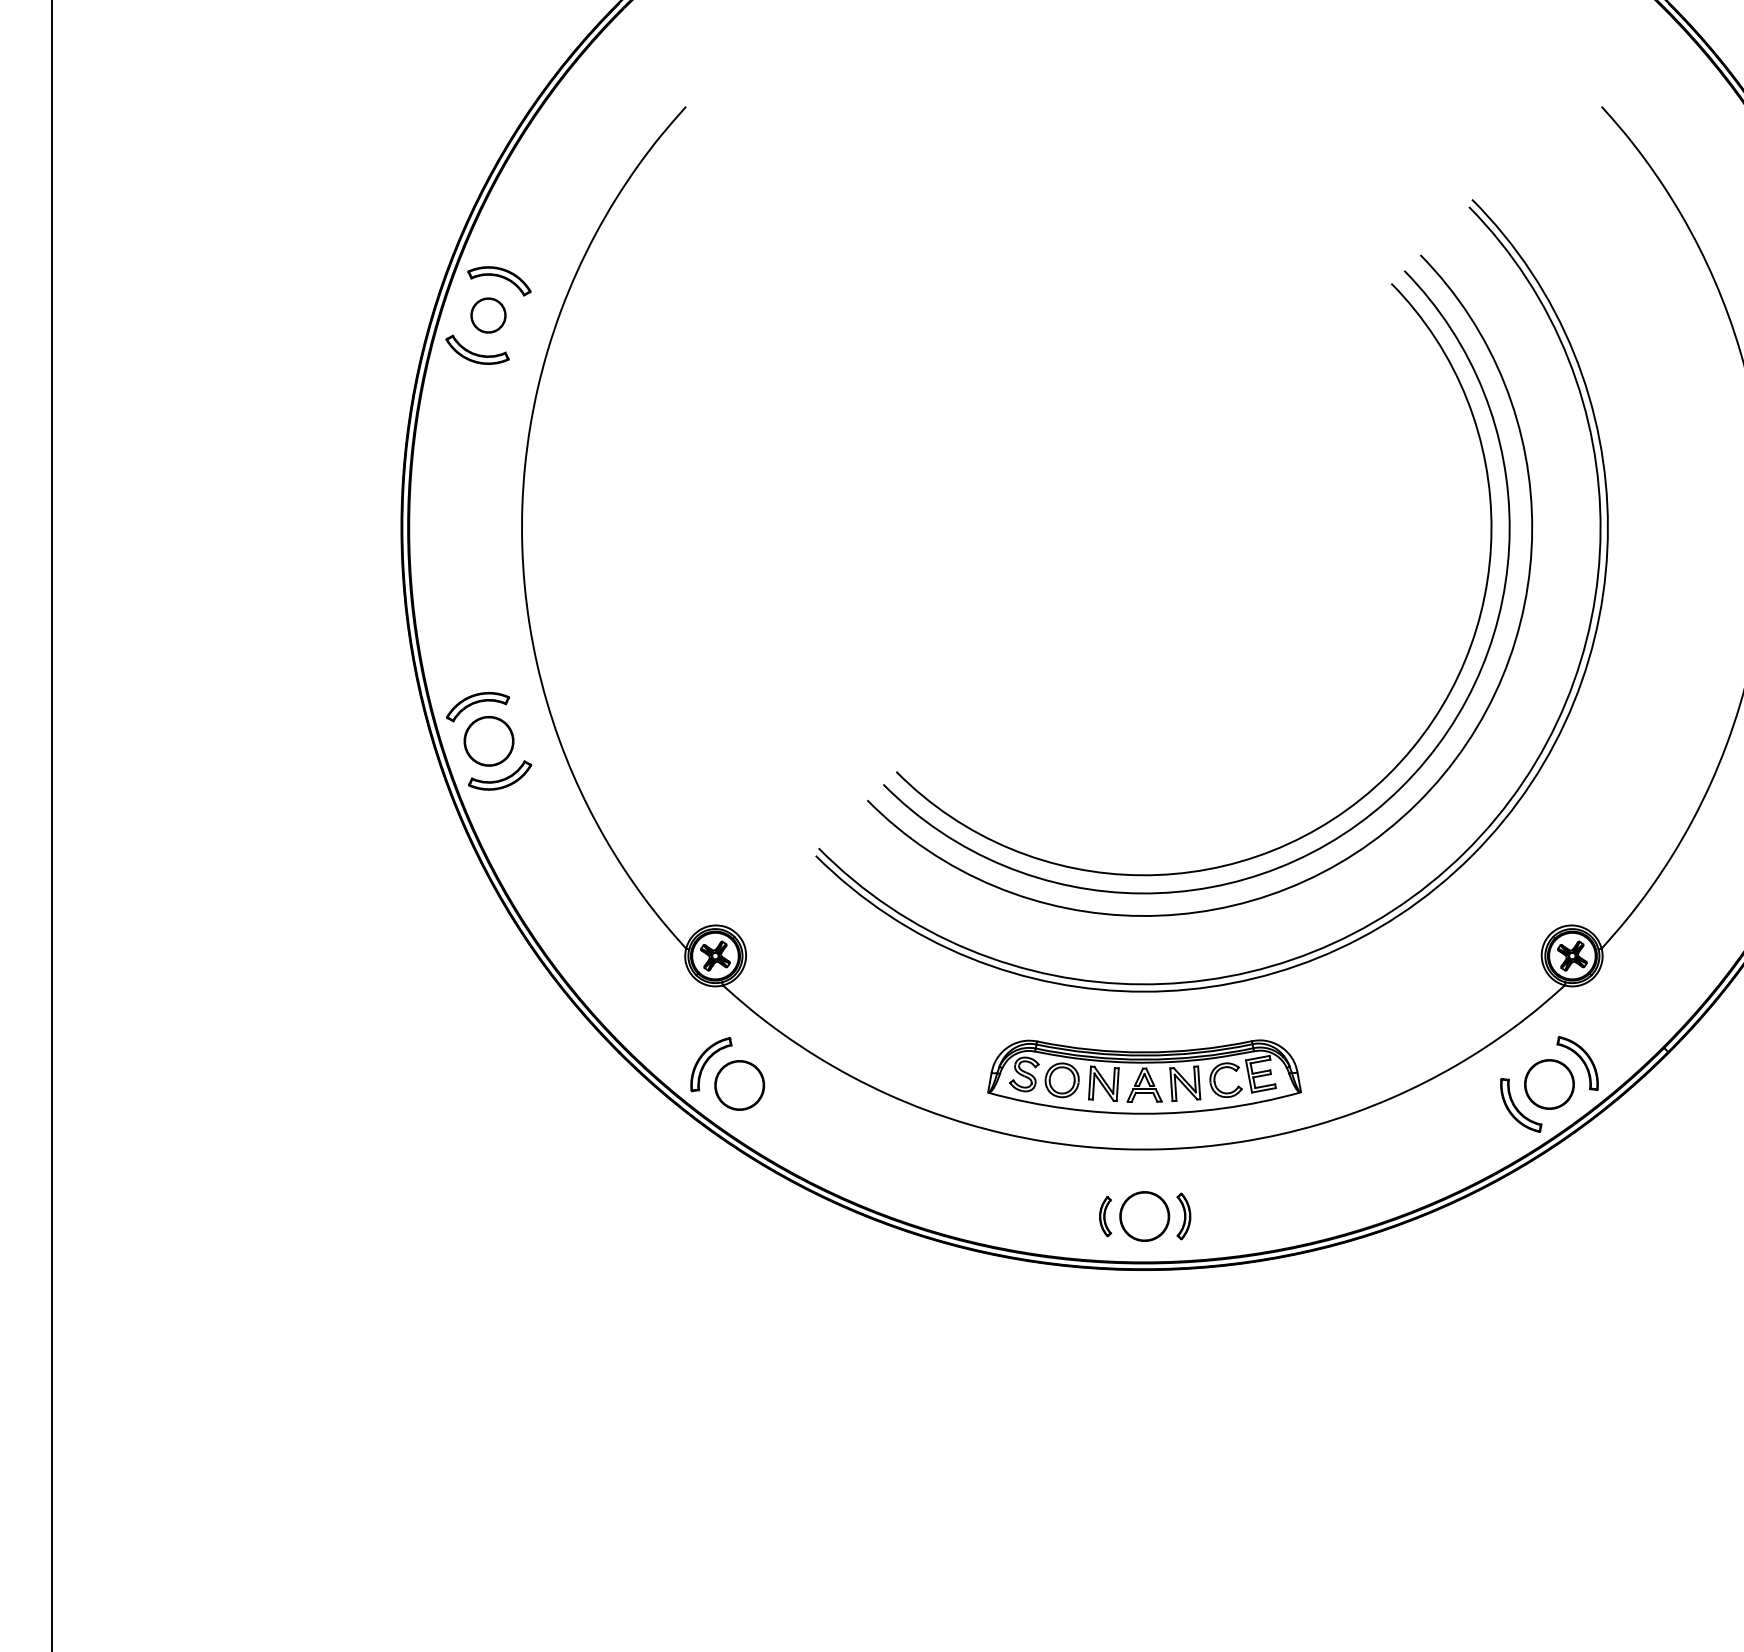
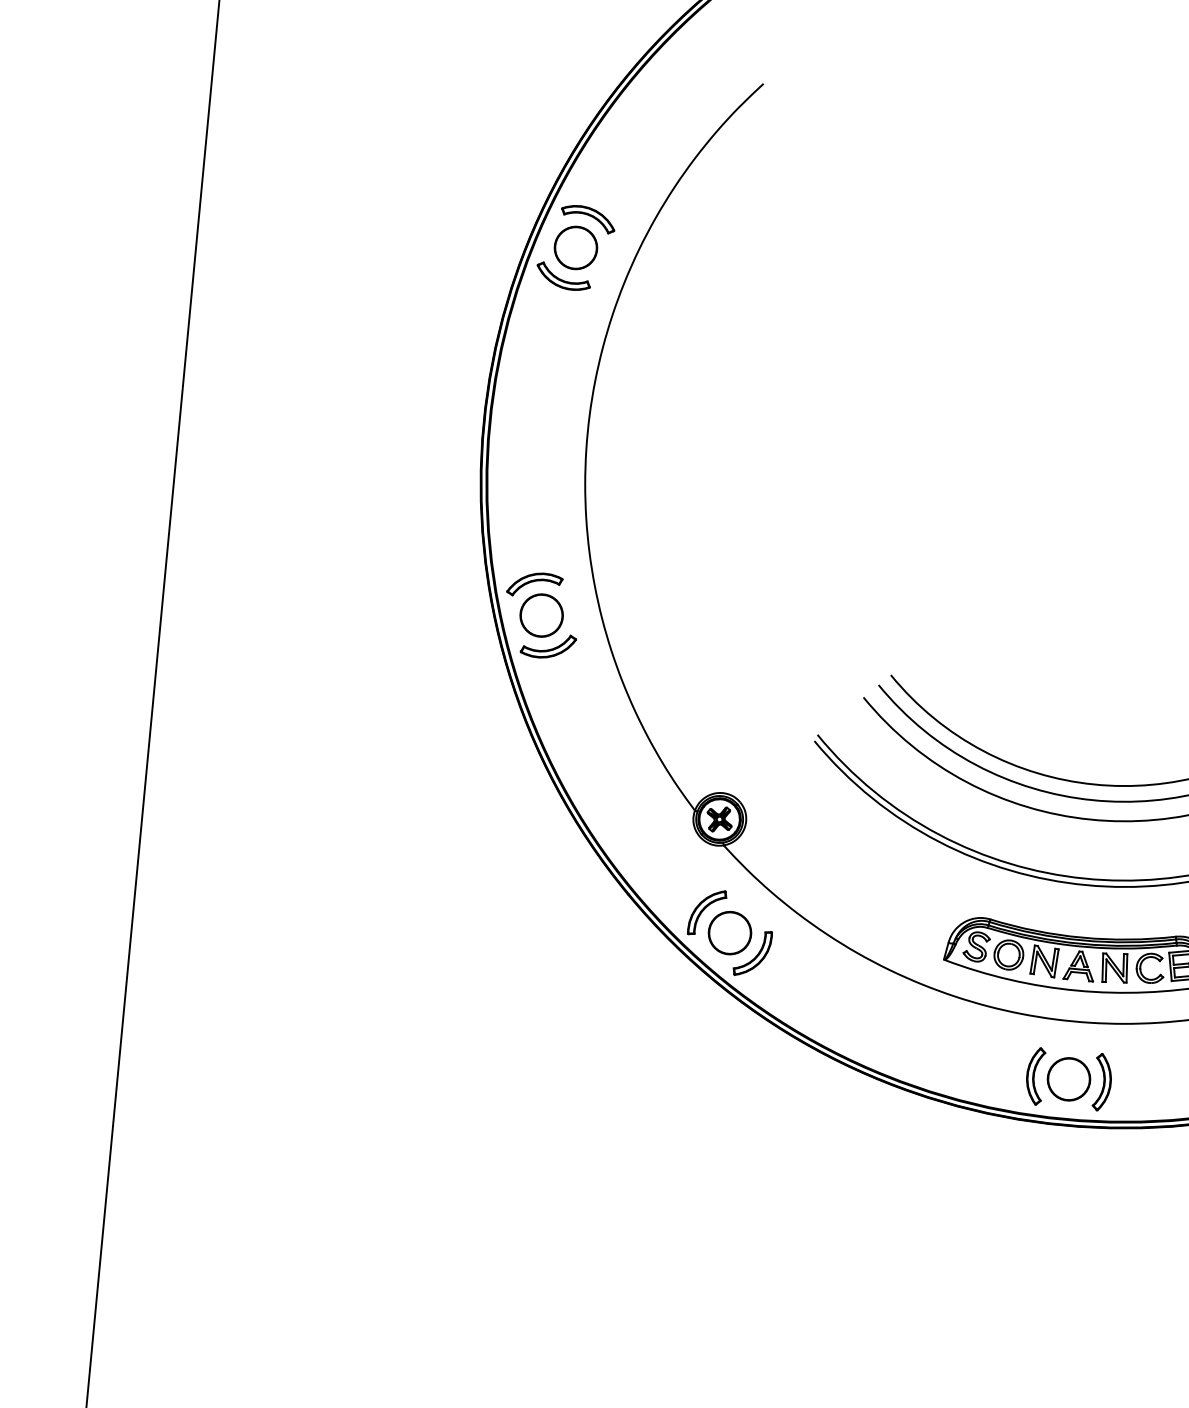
part: (488, 315) -> (575, 247), size x1.43
part: (767, 1105) -> (752, 952), added
part: (1105, 1216) -> (1035, 1076), size x1.67
part: (1183, 1216) -> (1102, 1082), size x1.43

